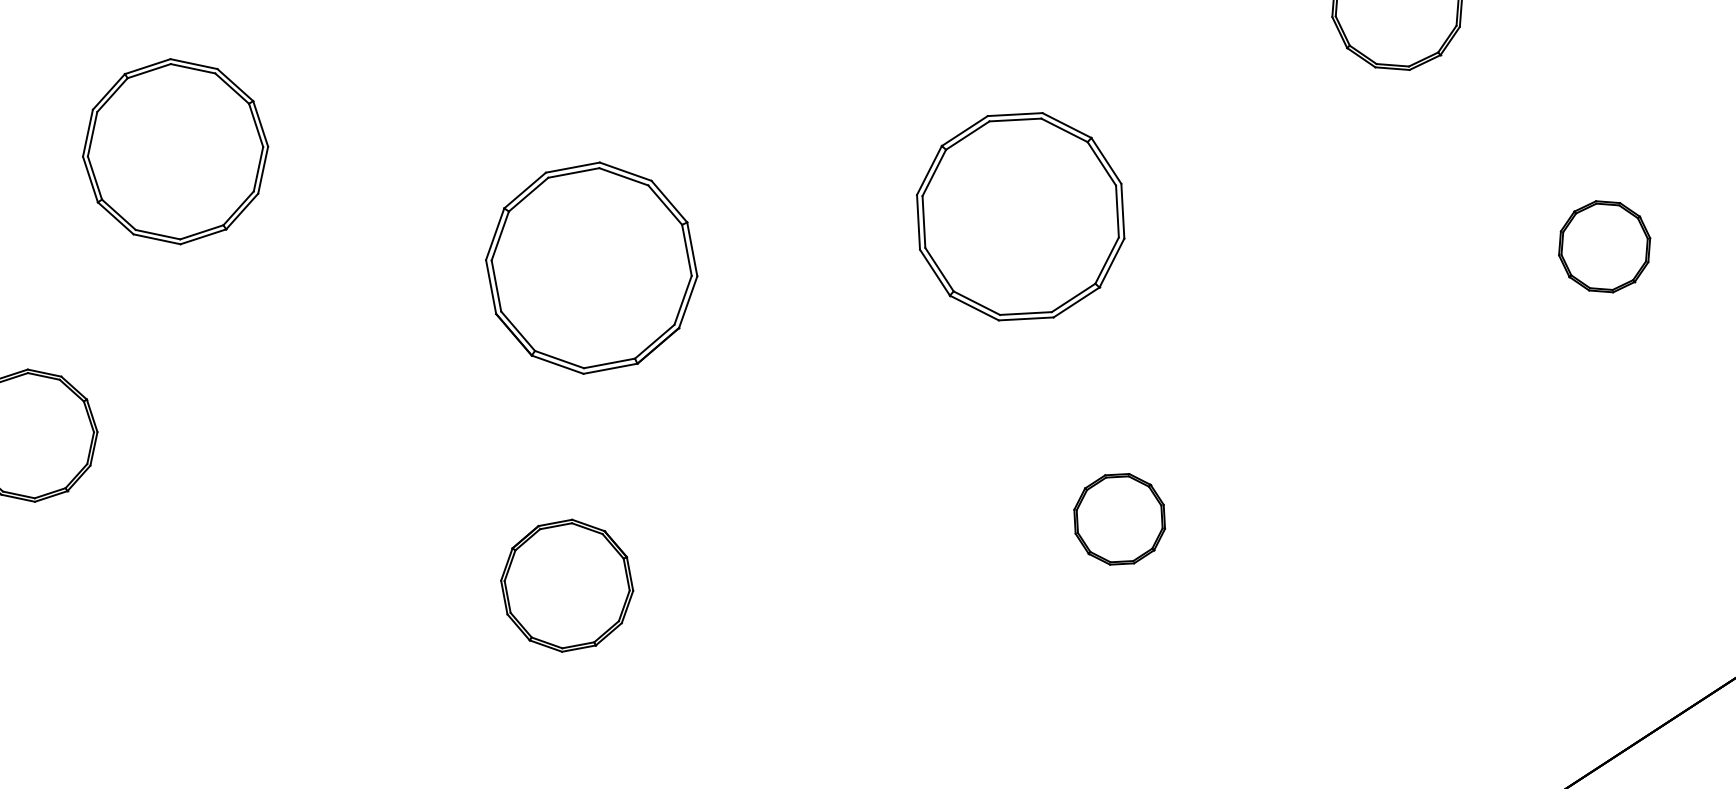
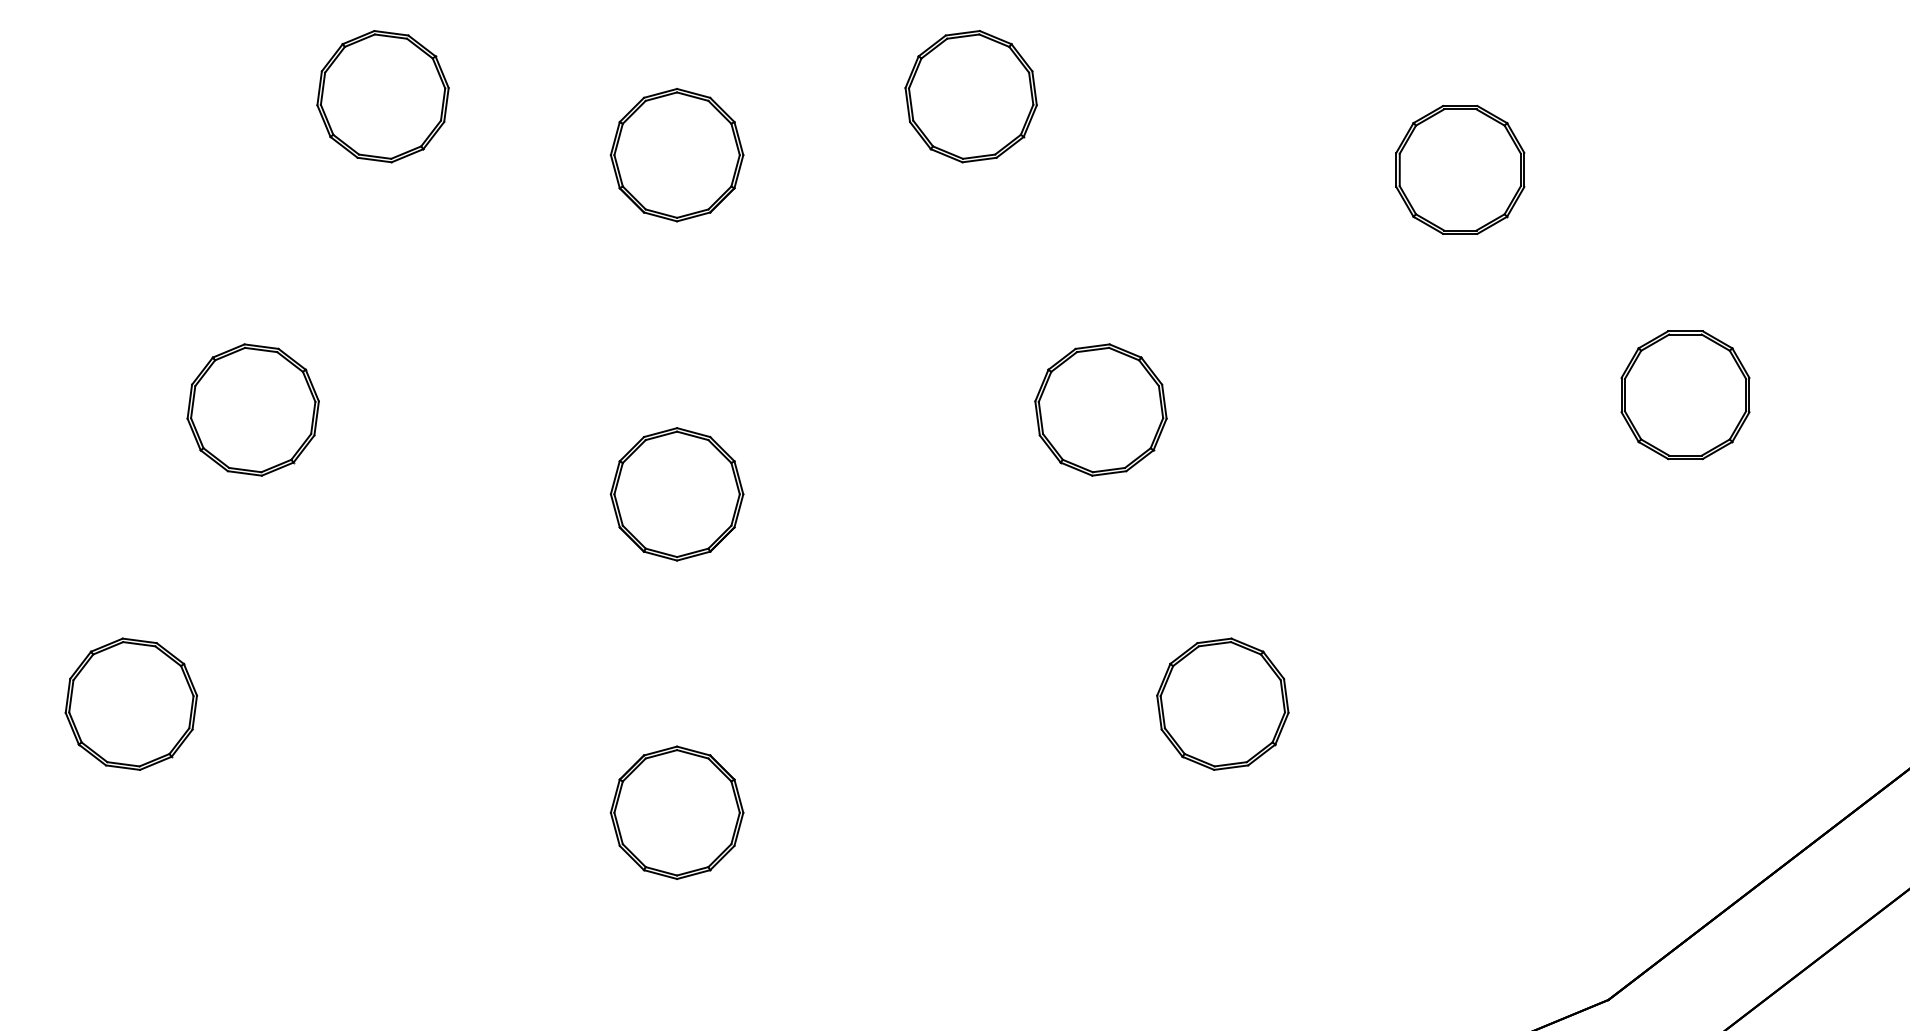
part: (174, 151) -> (252, 409), size x0.71
part: (1020, 216) -> (1100, 409), size x0.62
part: (1604, 247) -> (1685, 395), size x1.43
part: (590, 268) -> (676, 494), size x0.62
part: (1119, 518) -> (1222, 703), size x1.43

